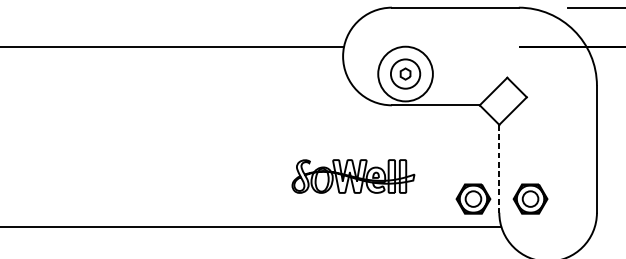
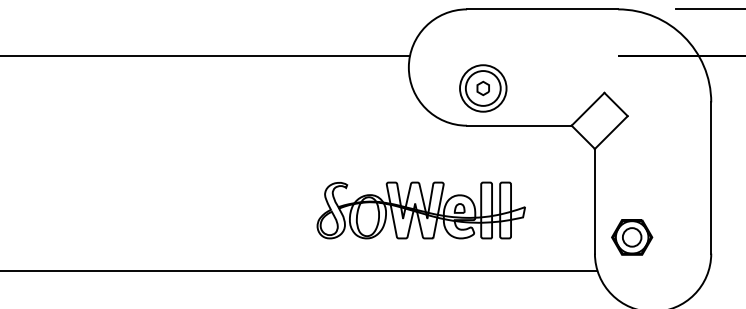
circle: (405, 74) -> (483, 88), size x0.71
line: (498, 168) -> (594, 201), dashed -> solid
part: (352, 176) -> (420, 210), size x1.43
part: (473, 199) -> (564, 237), removed

